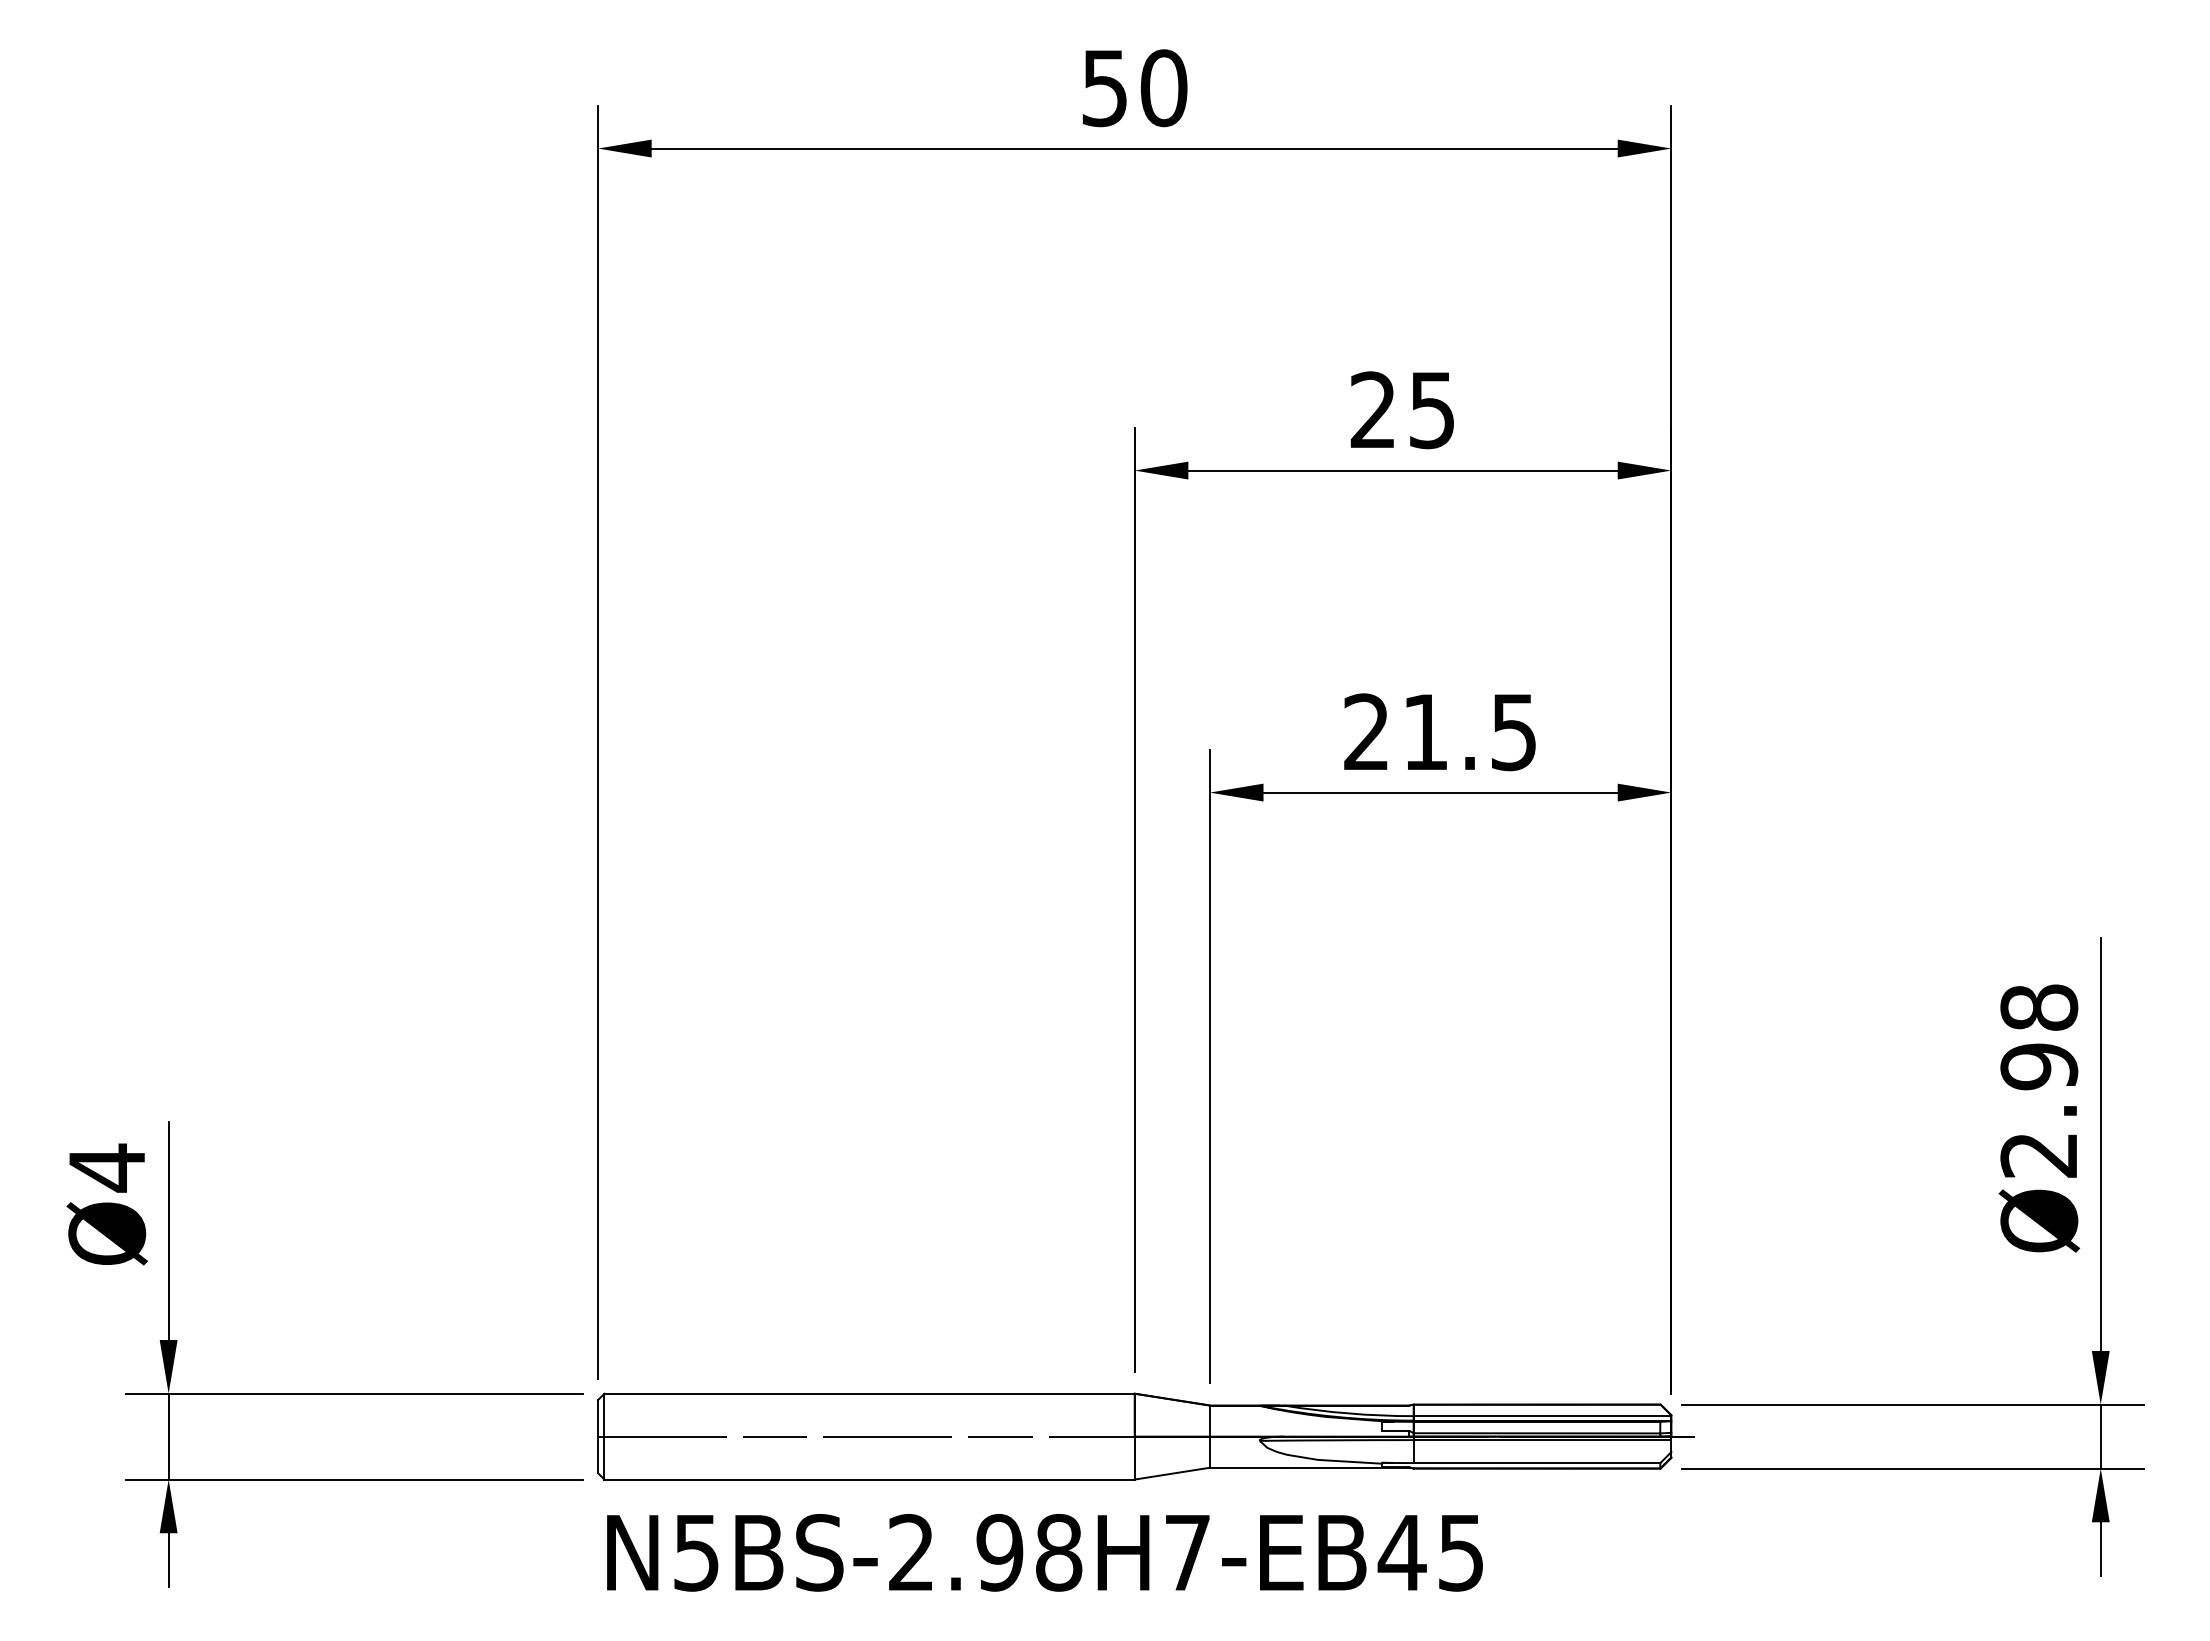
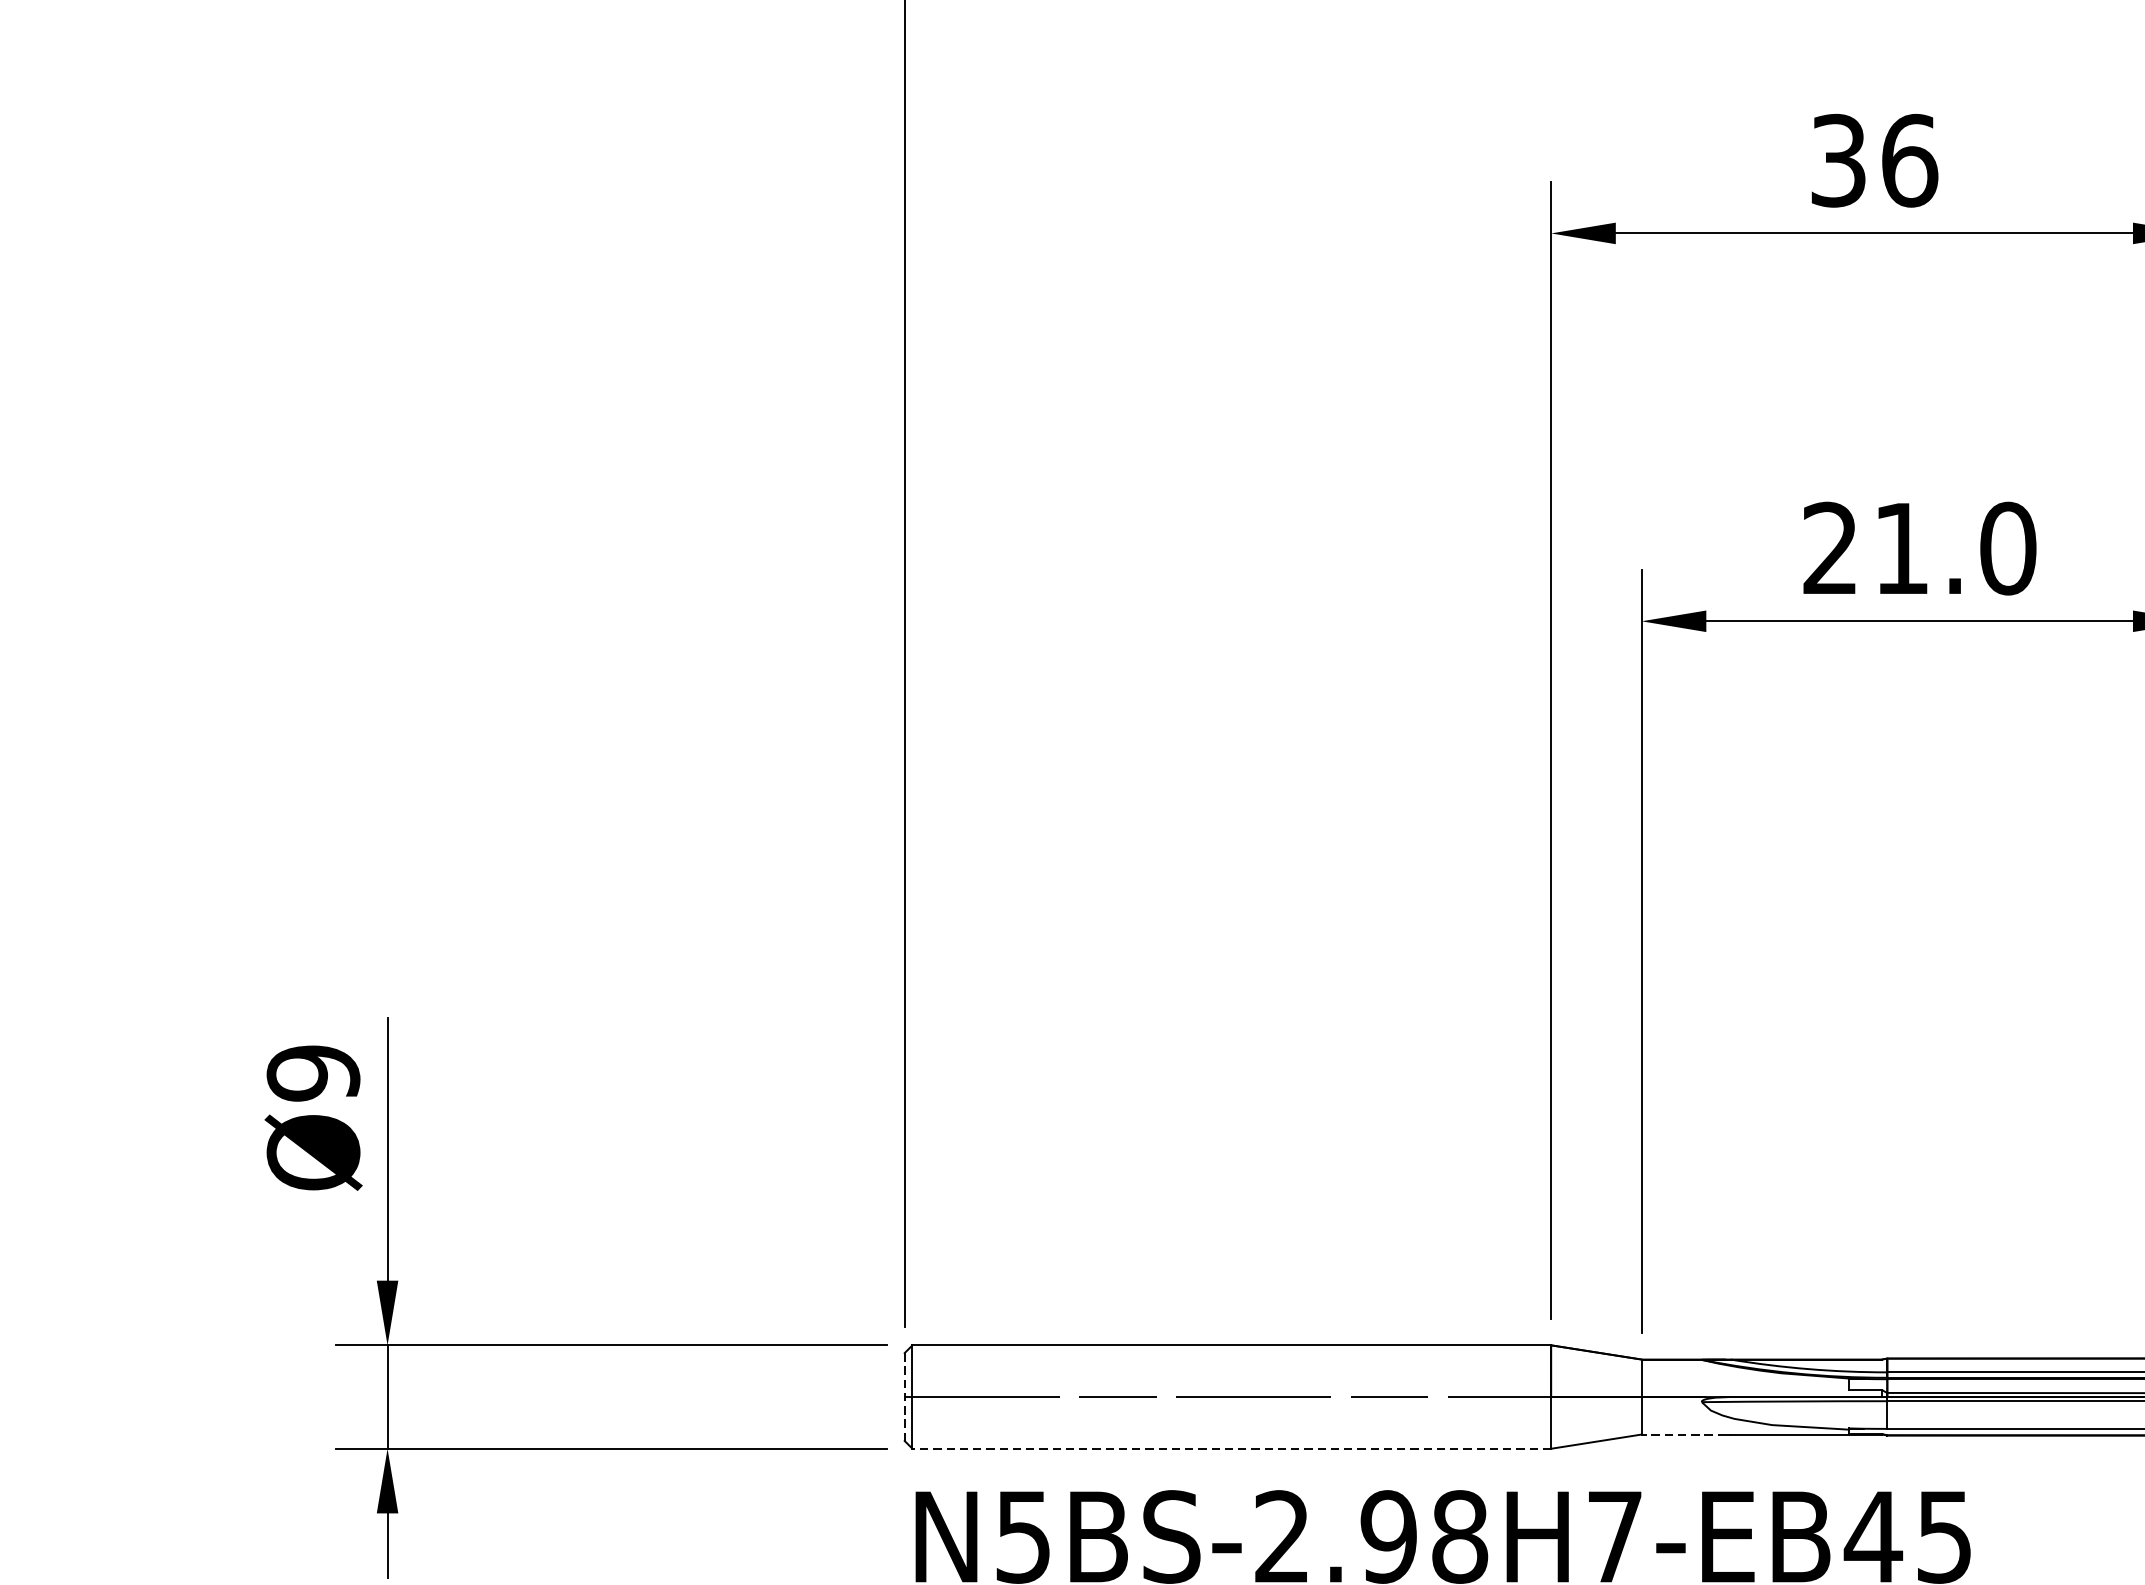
text: (1403, 410) -> (1874, 161), 25 -> 36
text: (1514, 732) -> (2008, 548), 21.5 -> 21.0
text: (107, 1167) -> (313, 1072), Ø4 -> Ø9
line: (598, 1437) -> (905, 1398), solid -> dashed
line: (1244, 1467) -> (1683, 1434), solid -> dashed
line: (869, 1479) -> (1231, 1448), solid -> dashed

